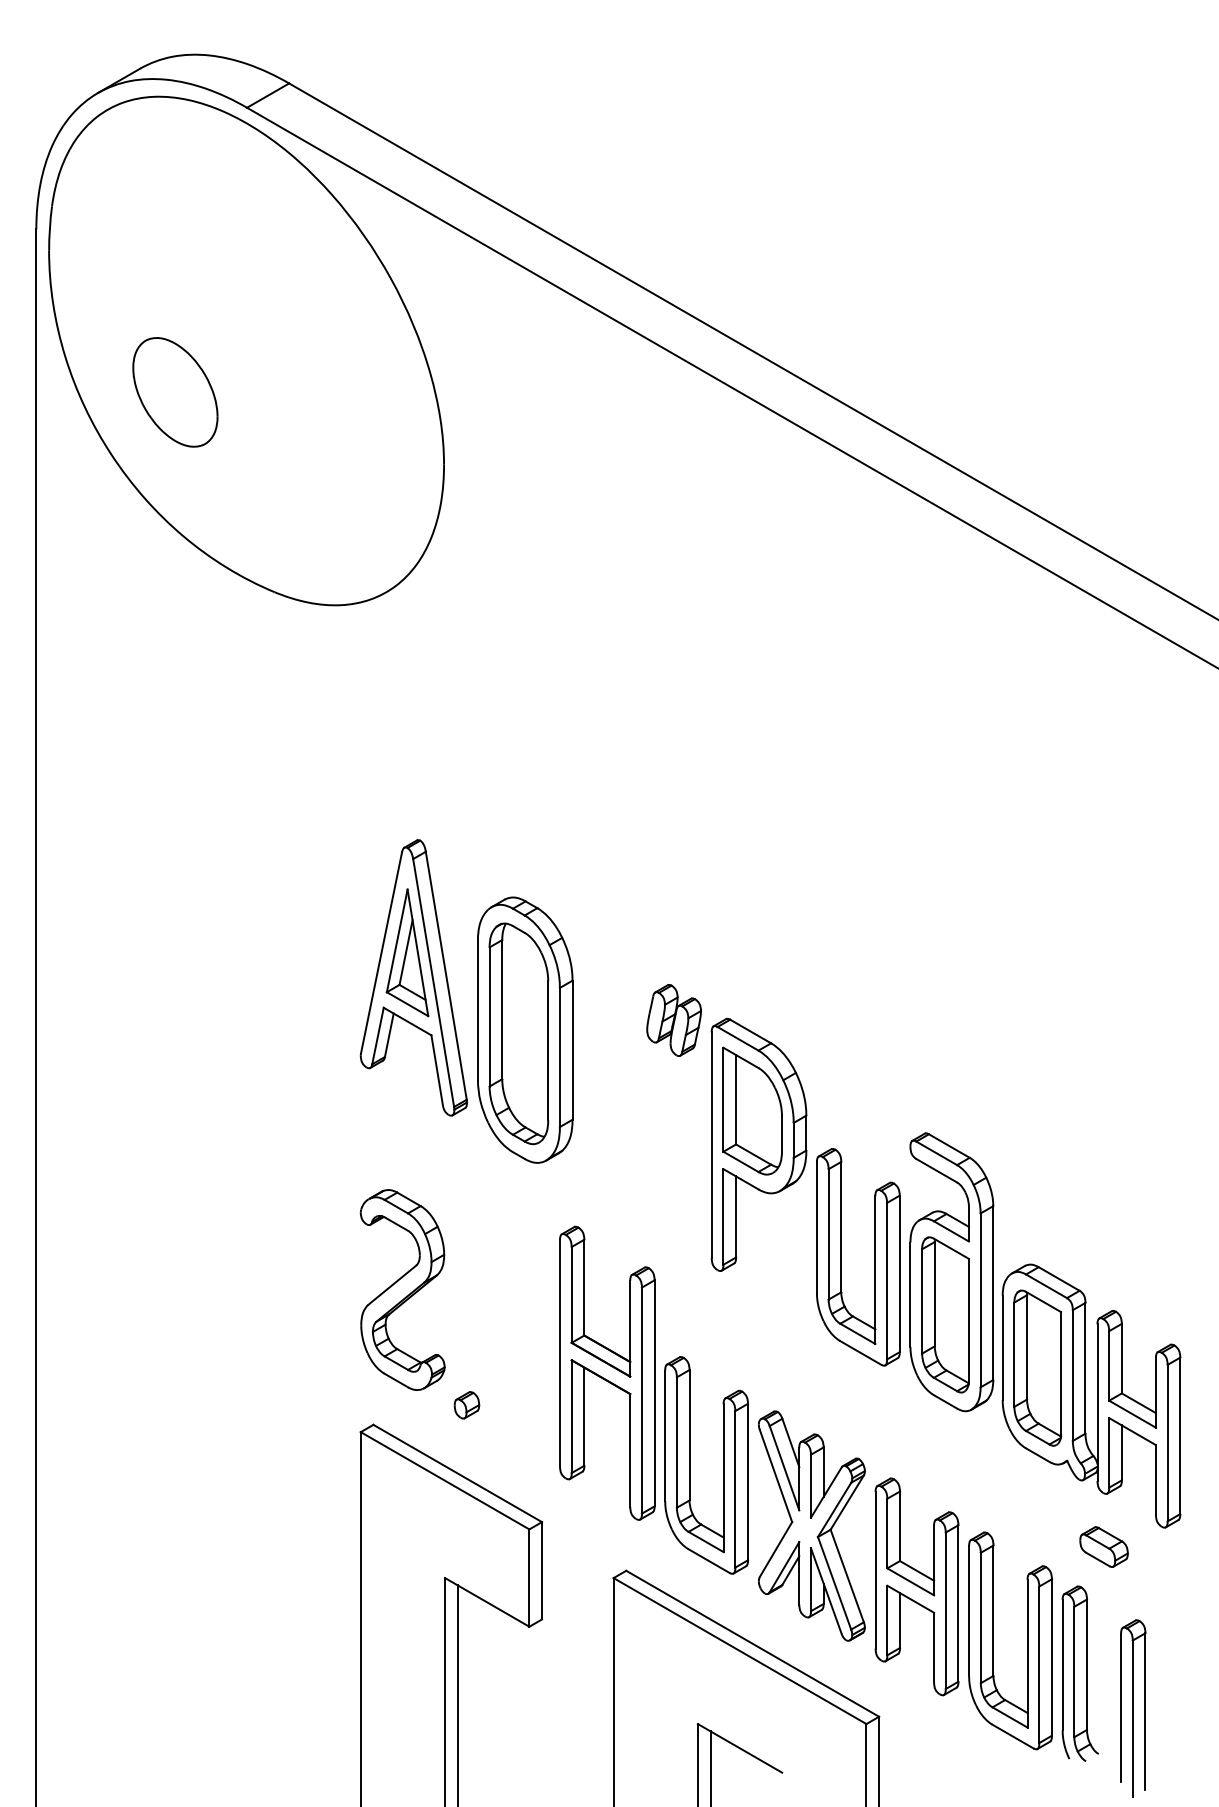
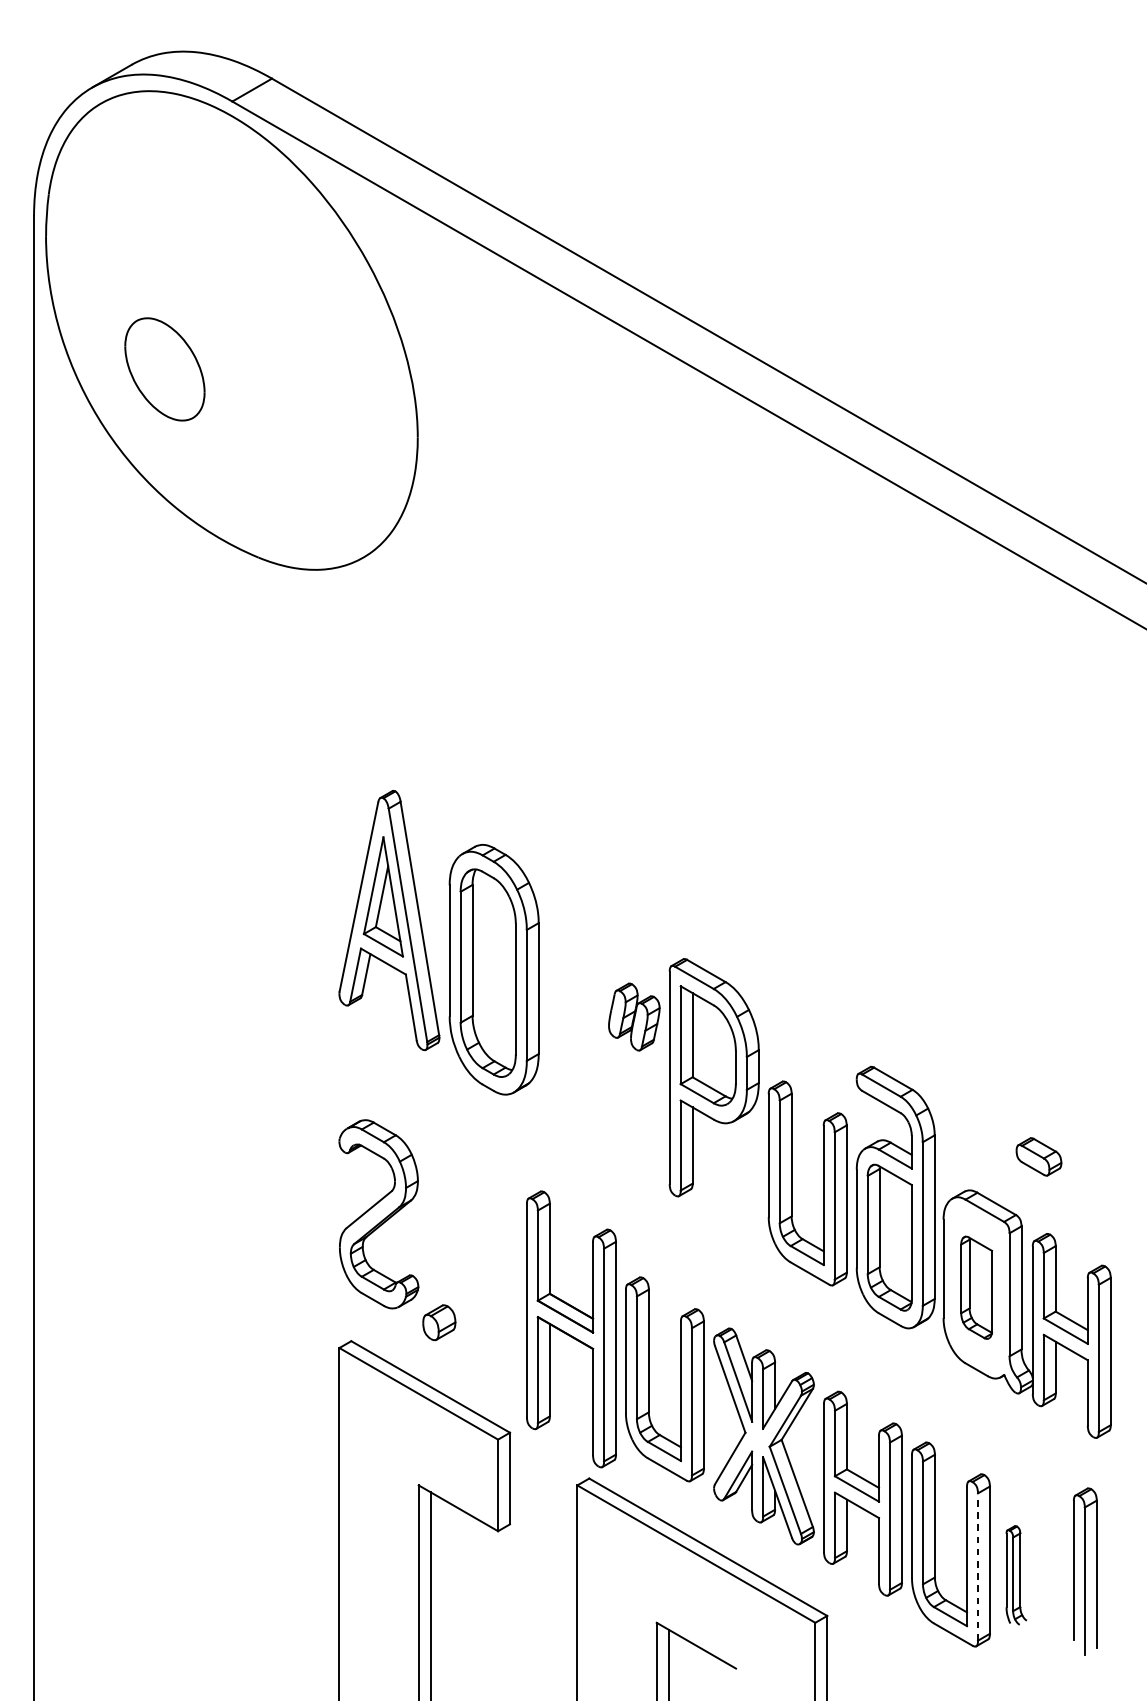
part: (673, 1020) -> (633, 1017), moved
part: (1037, 1367) -> (976, 1287), size x0.7
part: (607, 1372) -> (571, 1328), moved
part: (466, 1405) -> (438, 1322), size x1.4
part: (1103, 1546) -> (1038, 1156), moved
line: (1039, 1664) -> (978, 1566), solid -> dashed
part: (1079, 1673) -> (1015, 1575), size x0.6
part: (1133, 1708) -> (1085, 1571), moved

